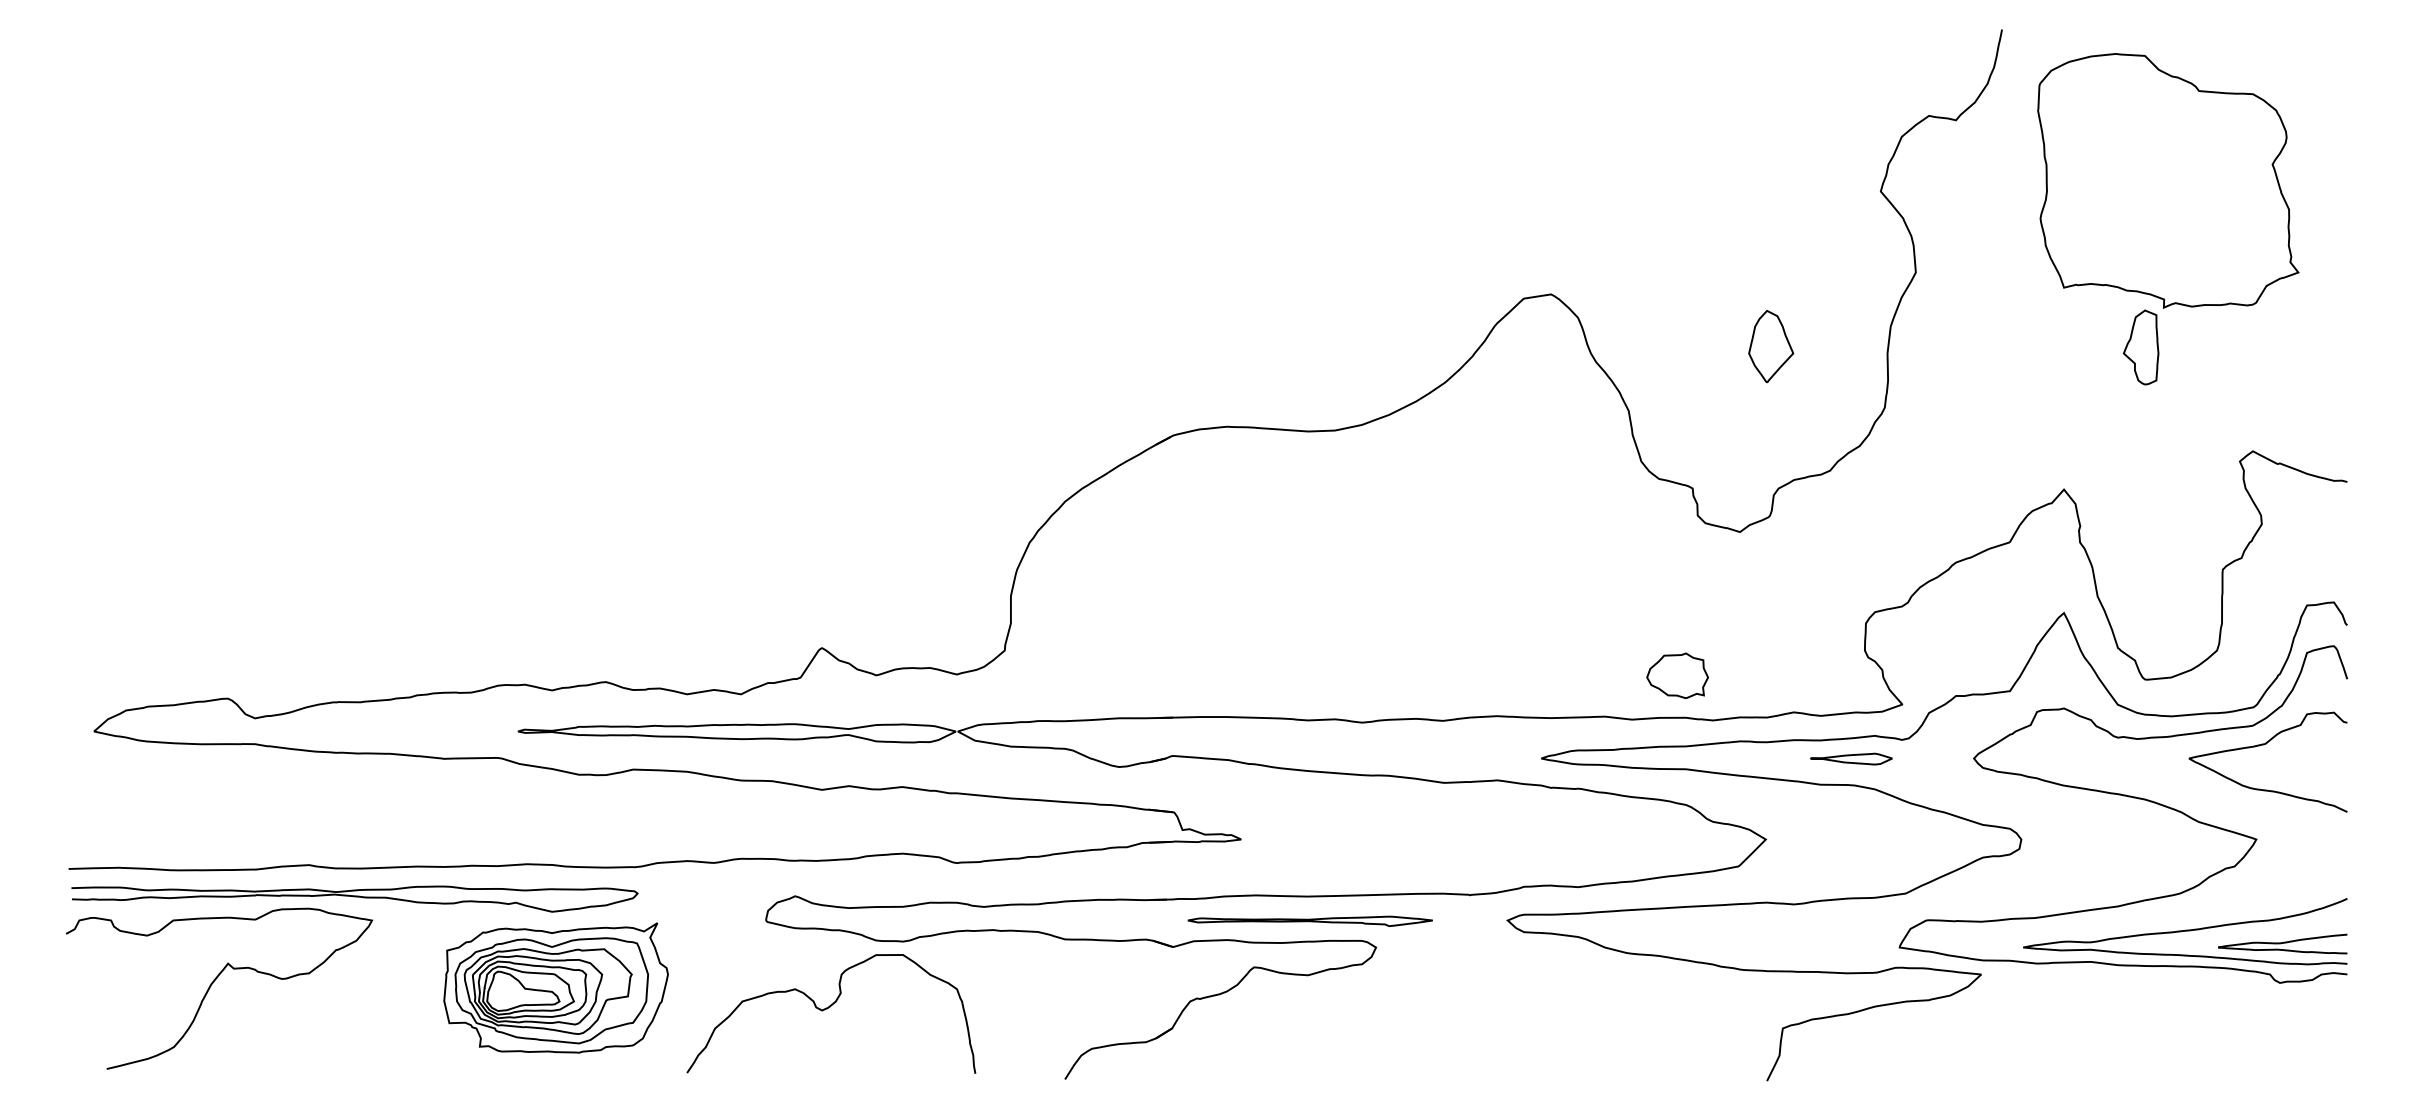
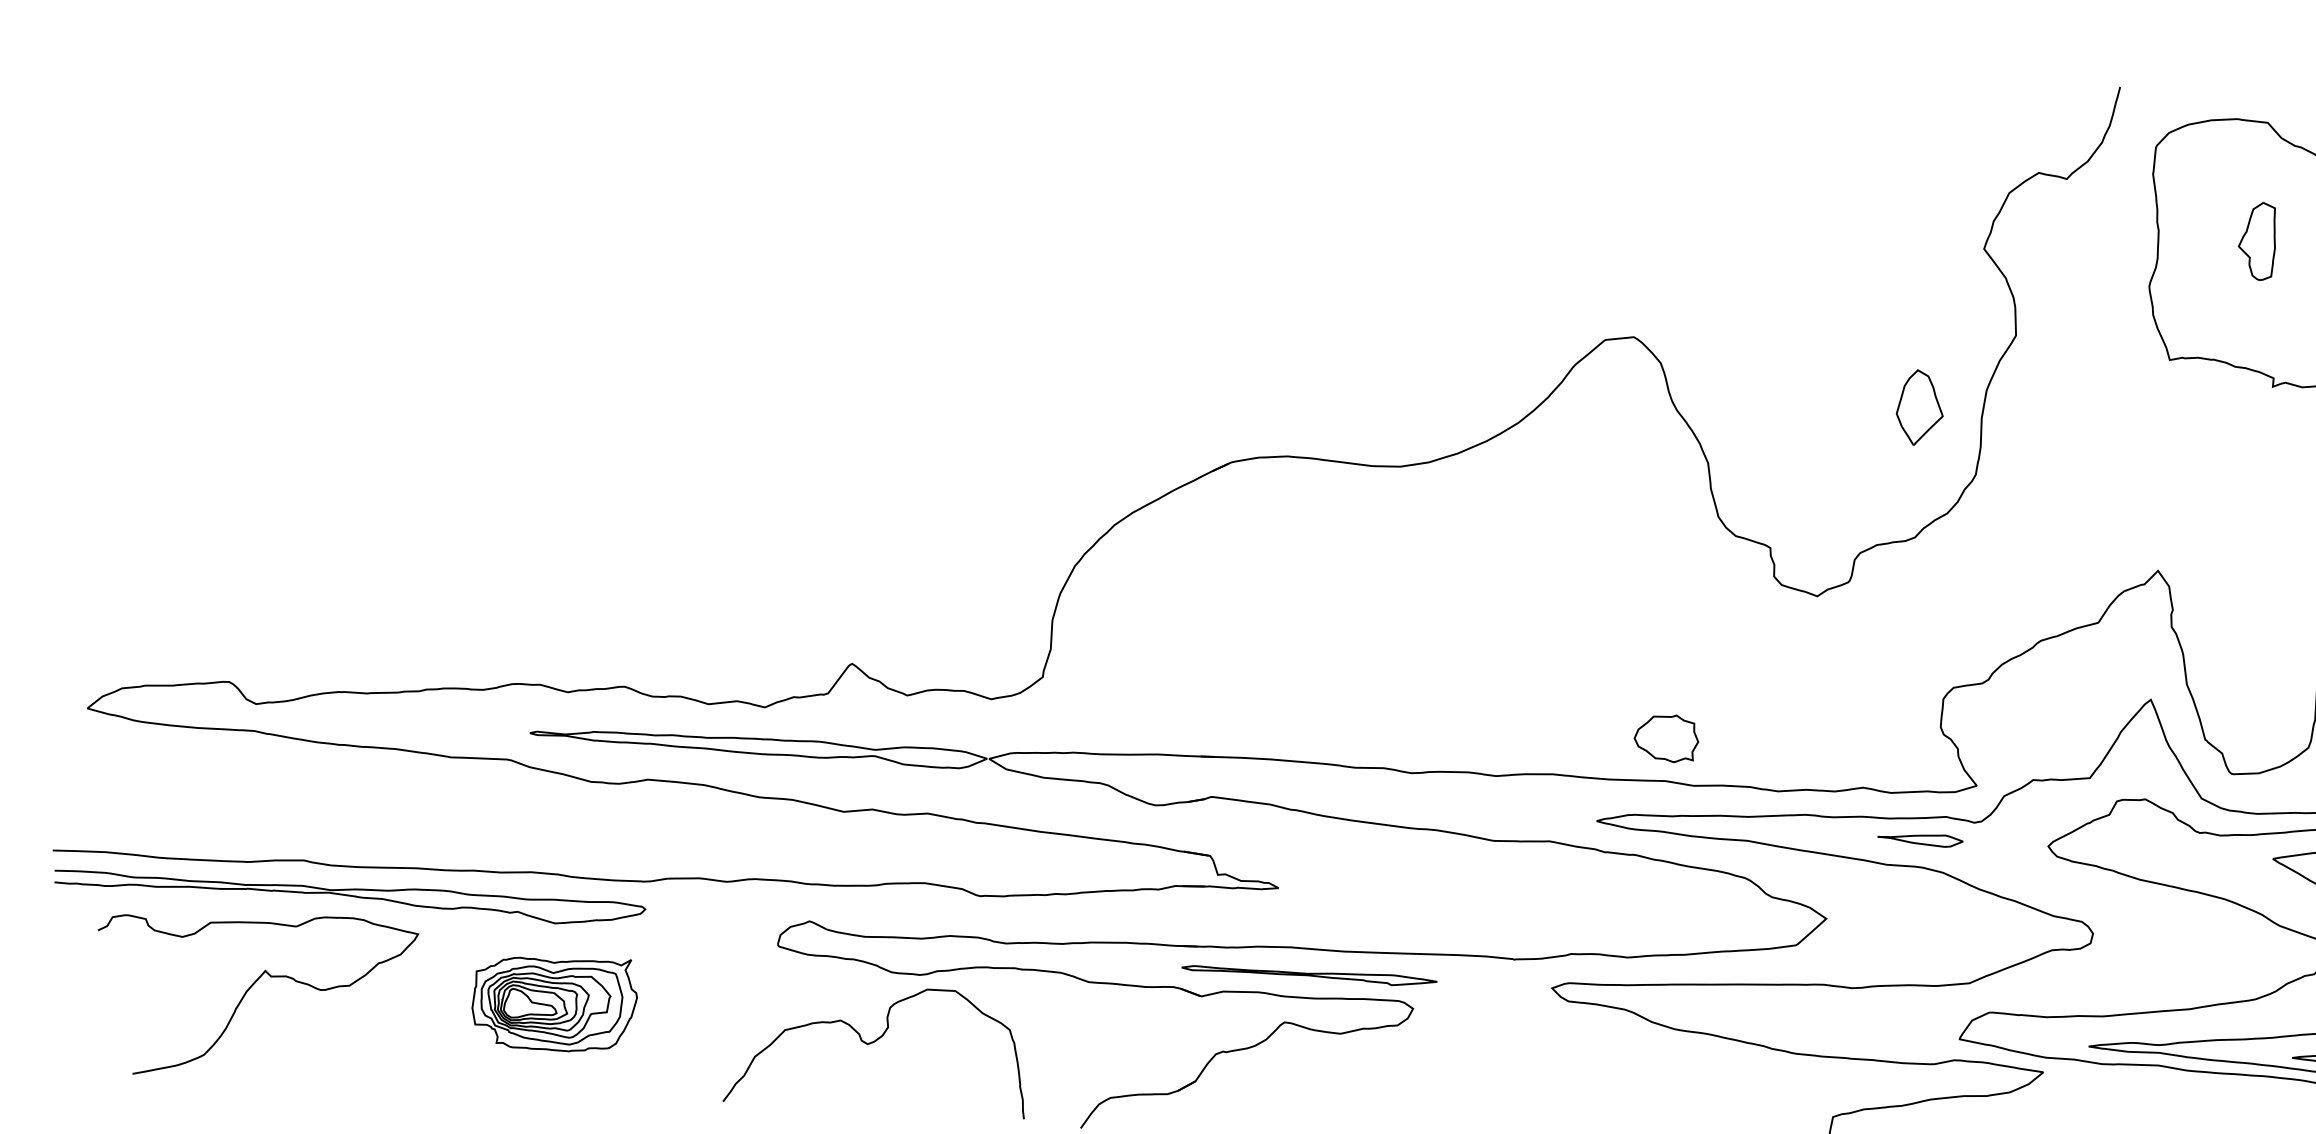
part: (1771, 346) -> (1920, 407), moved
part: (2140, 347) -> (2256, 241), moved
part: (1677, 675) -> (1666, 738), moved
part: (1309, 920) -> (1308, 974), moved
curve: (214, 982) -> (250, 989), moved
part: (555, 987) -> (554, 1002), size x0.7
curve: (829, 1008) -> (875, 1042), moved

